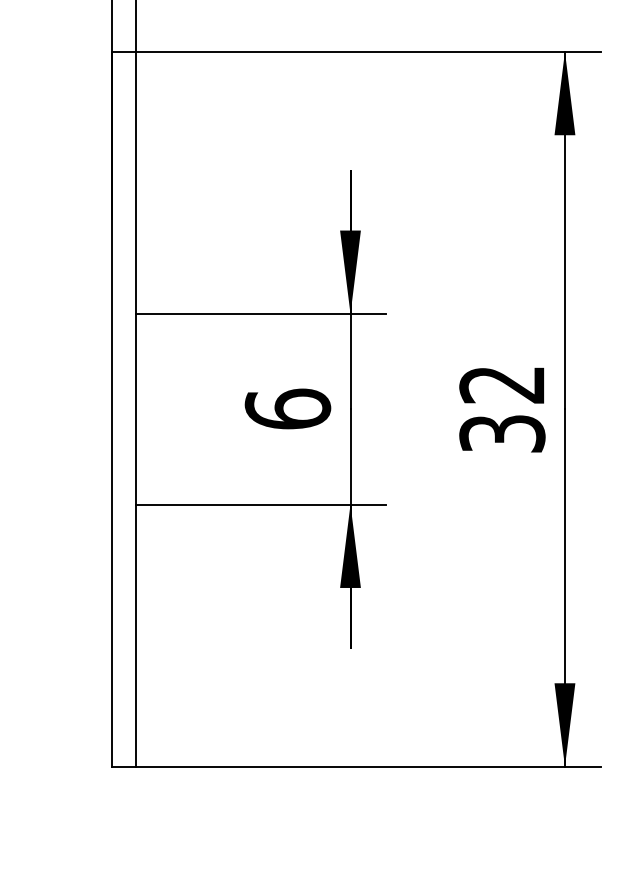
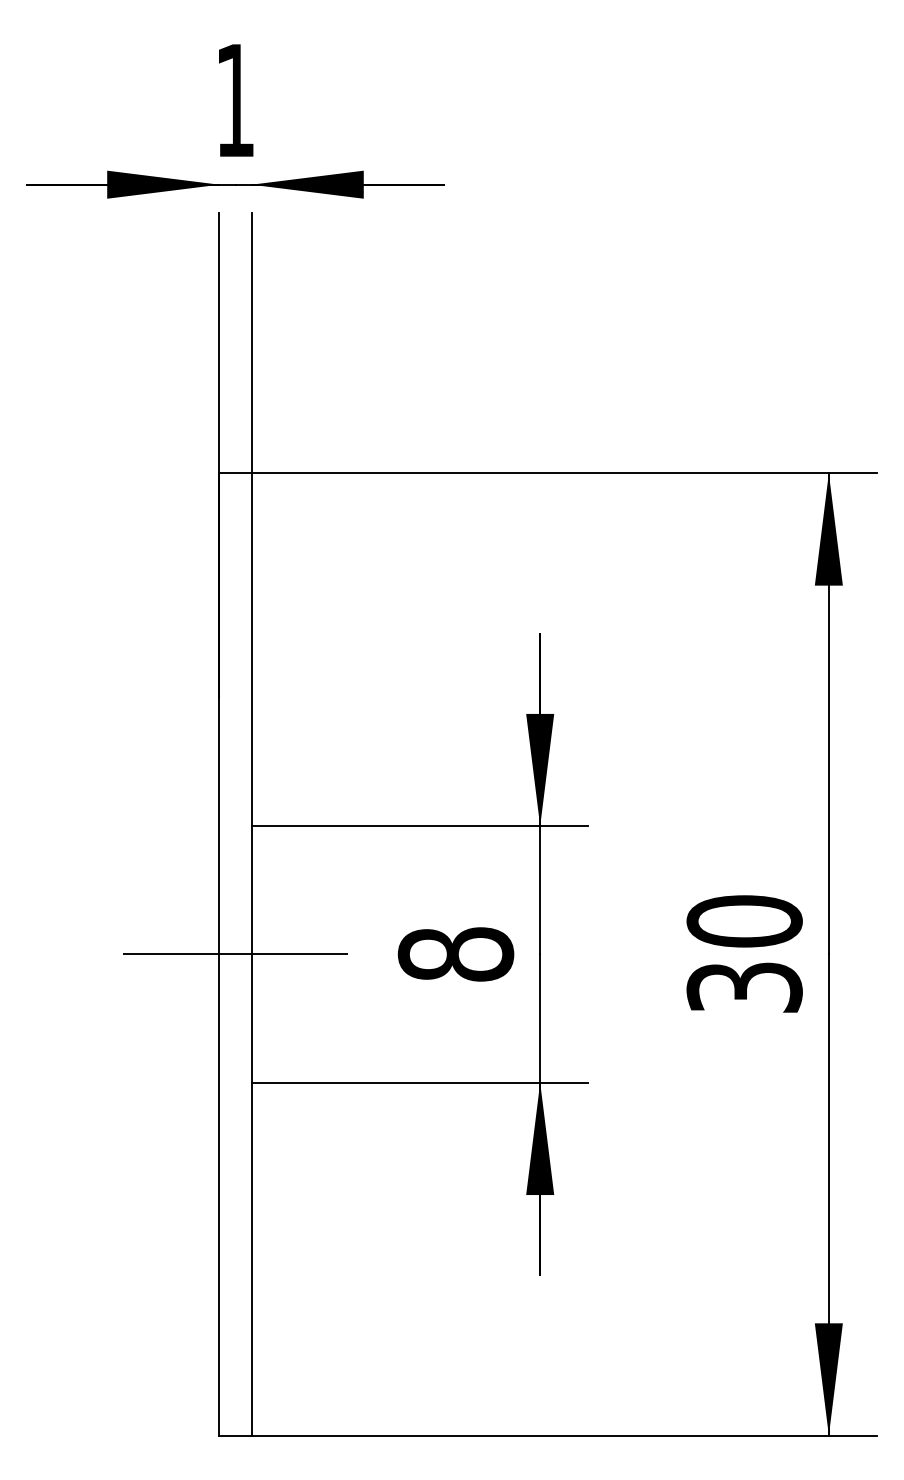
text: (502, 384) -> (744, 921), 32 -> 30
text: (287, 408) -> (455, 953), 6 -> 8
line: (124, 409) -> (235, 954), added

